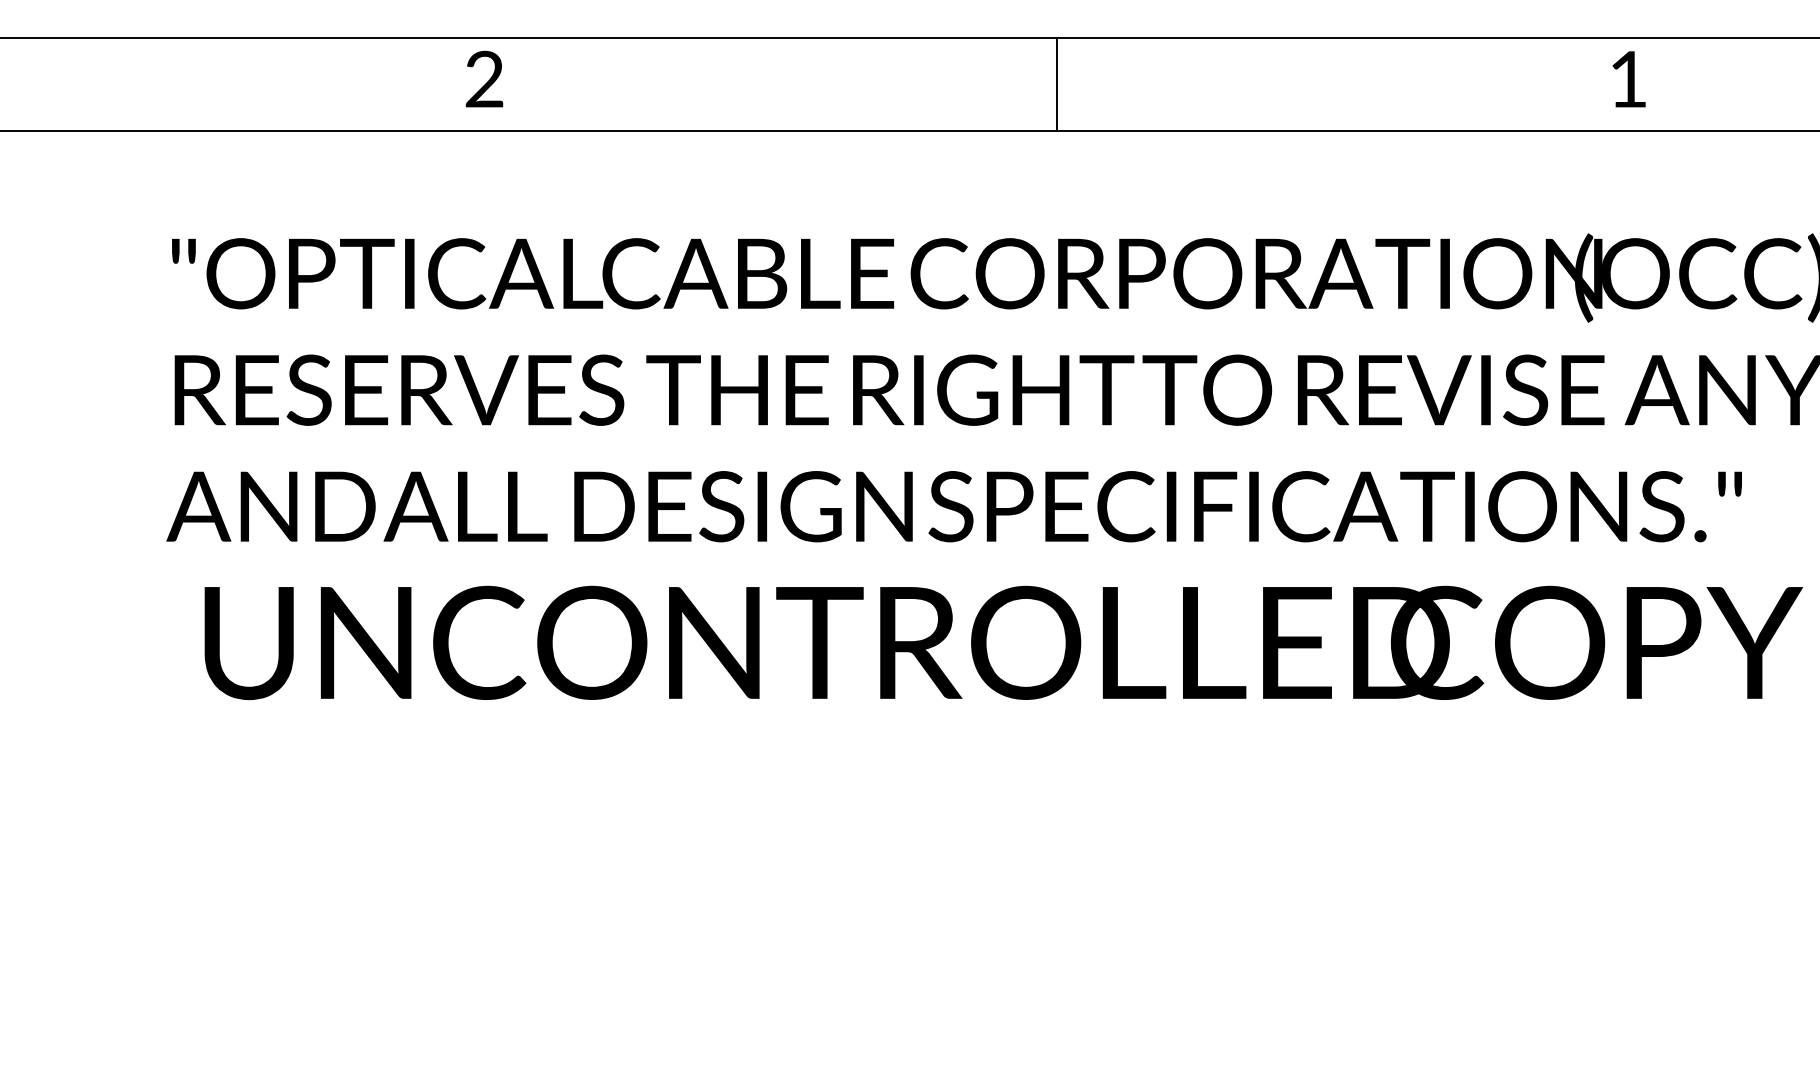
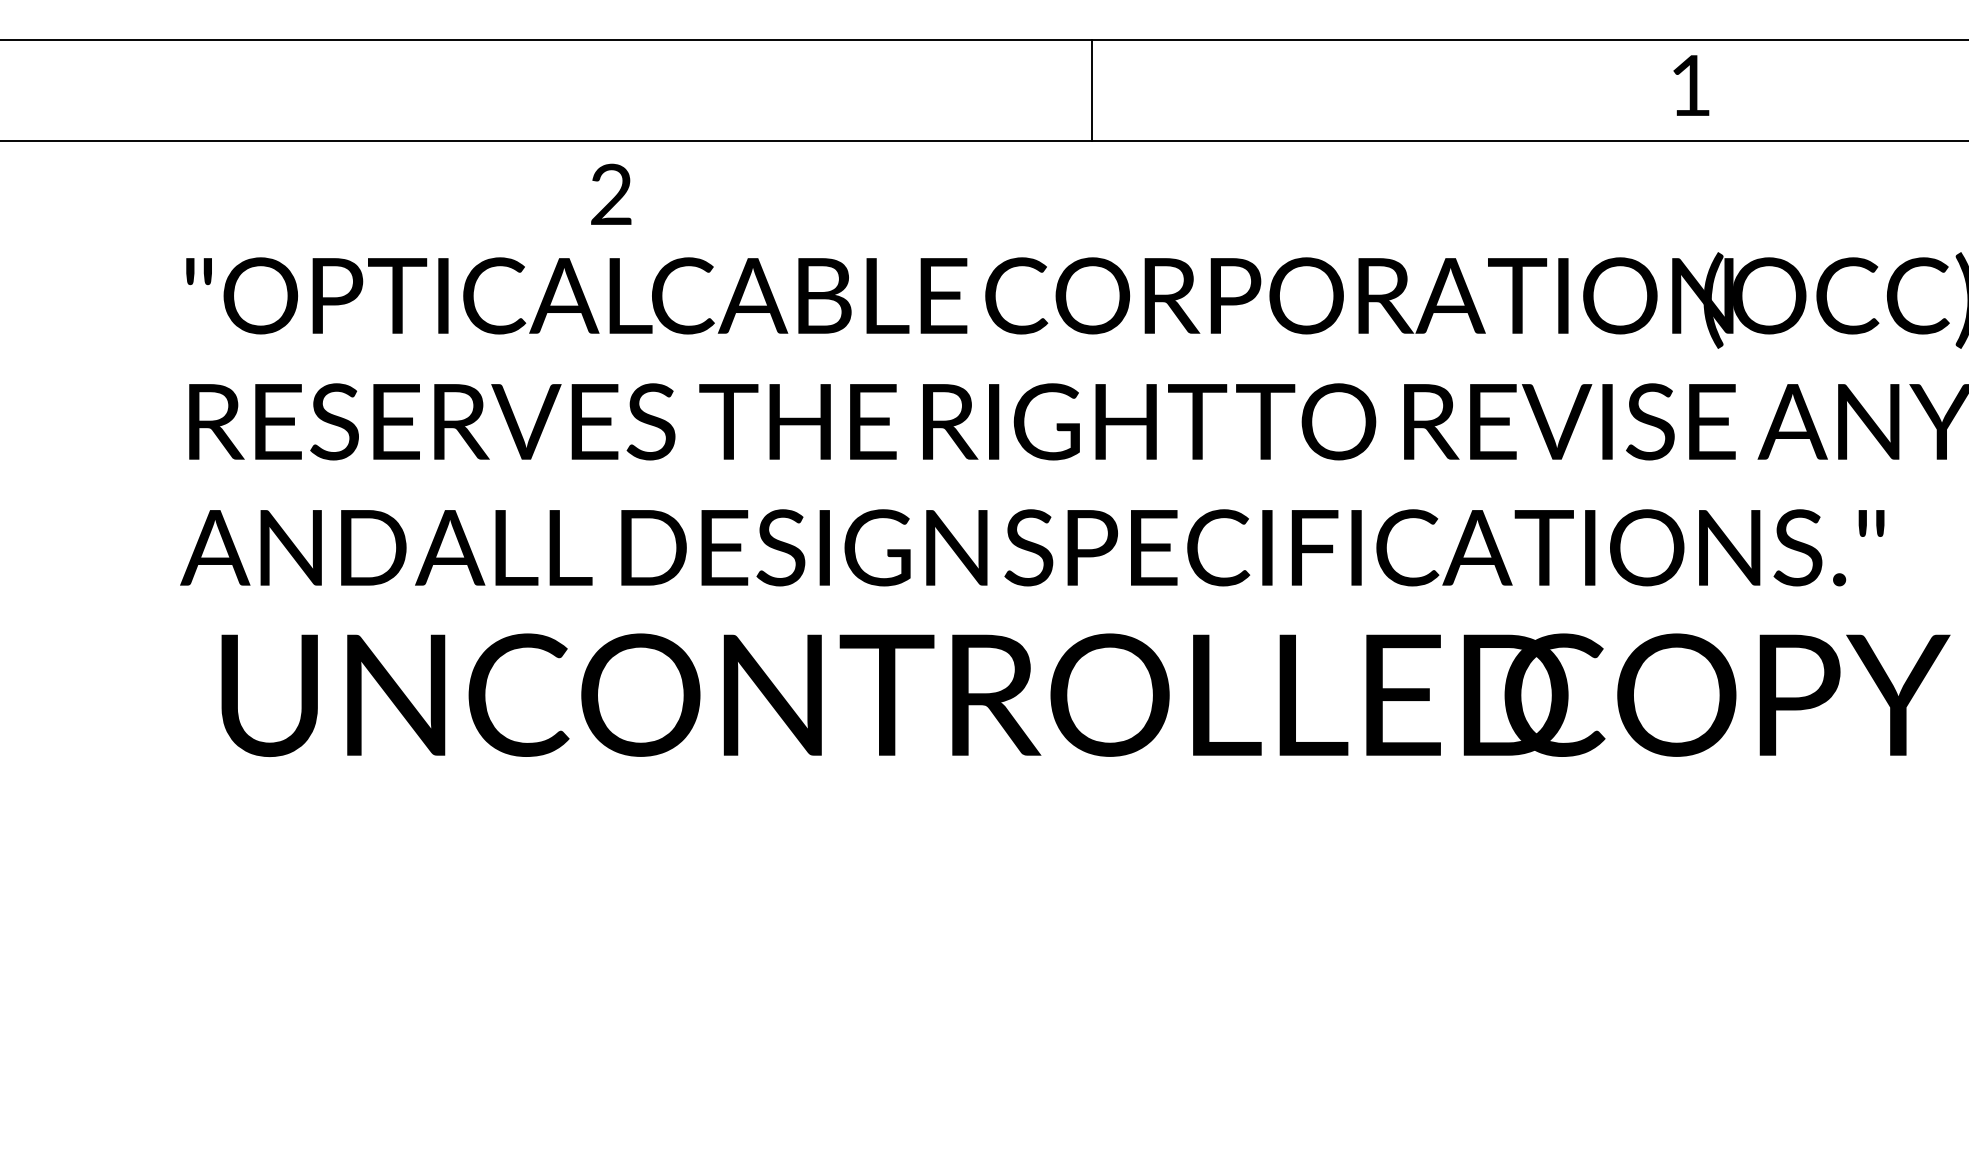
text: (484, 78) -> (611, 193), moved
text: (1629, 79) -> (1691, 85), moved
line: (1056, 83) -> (1092, 90), moved

